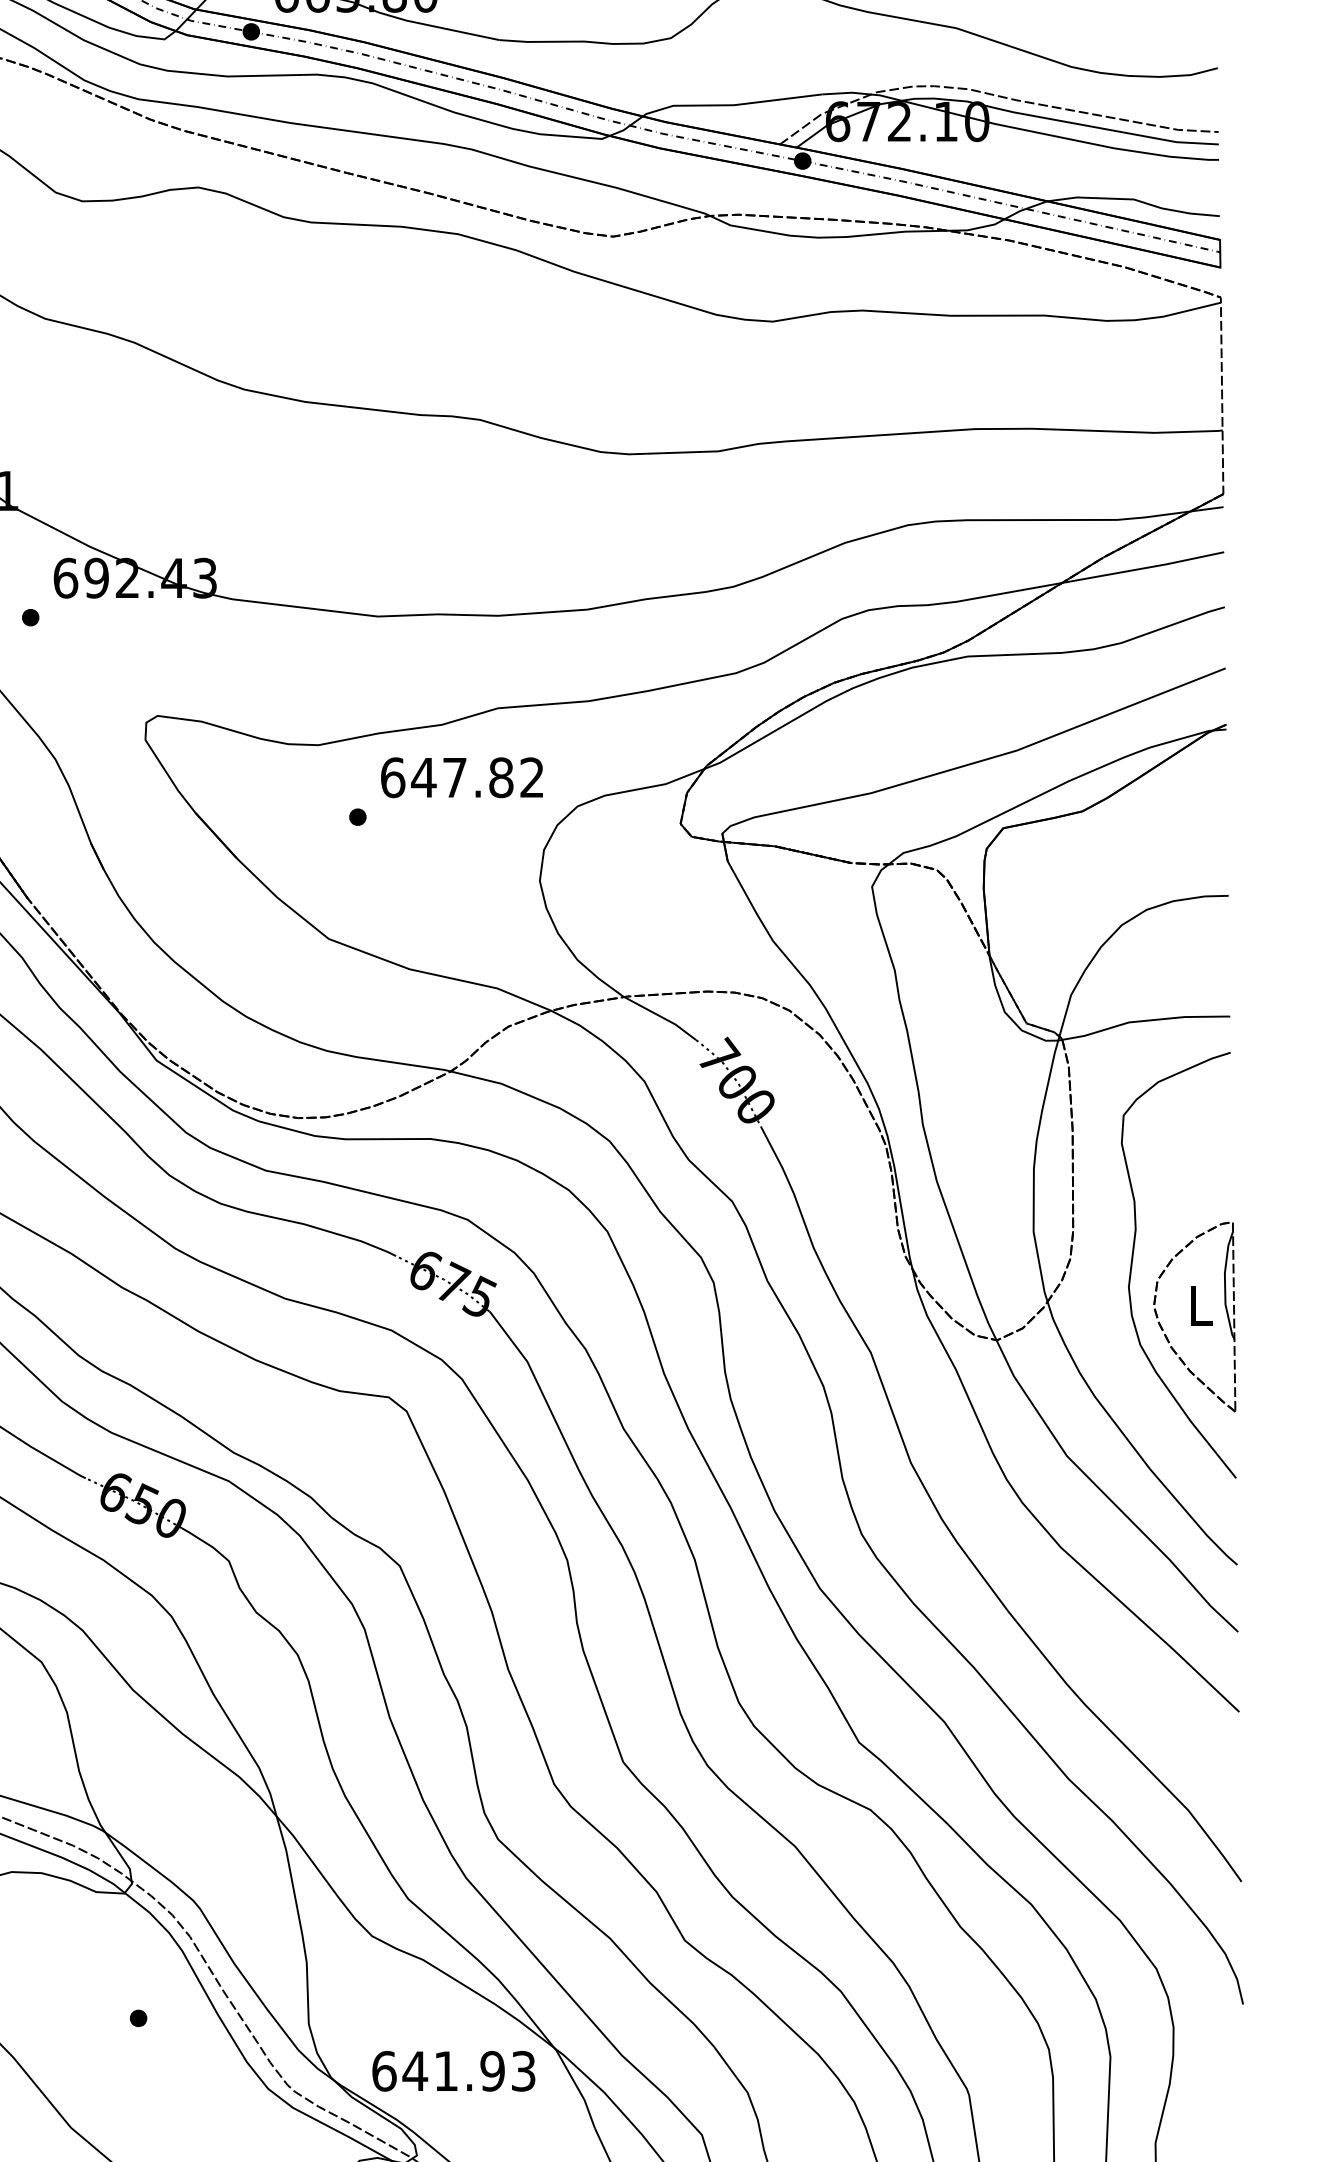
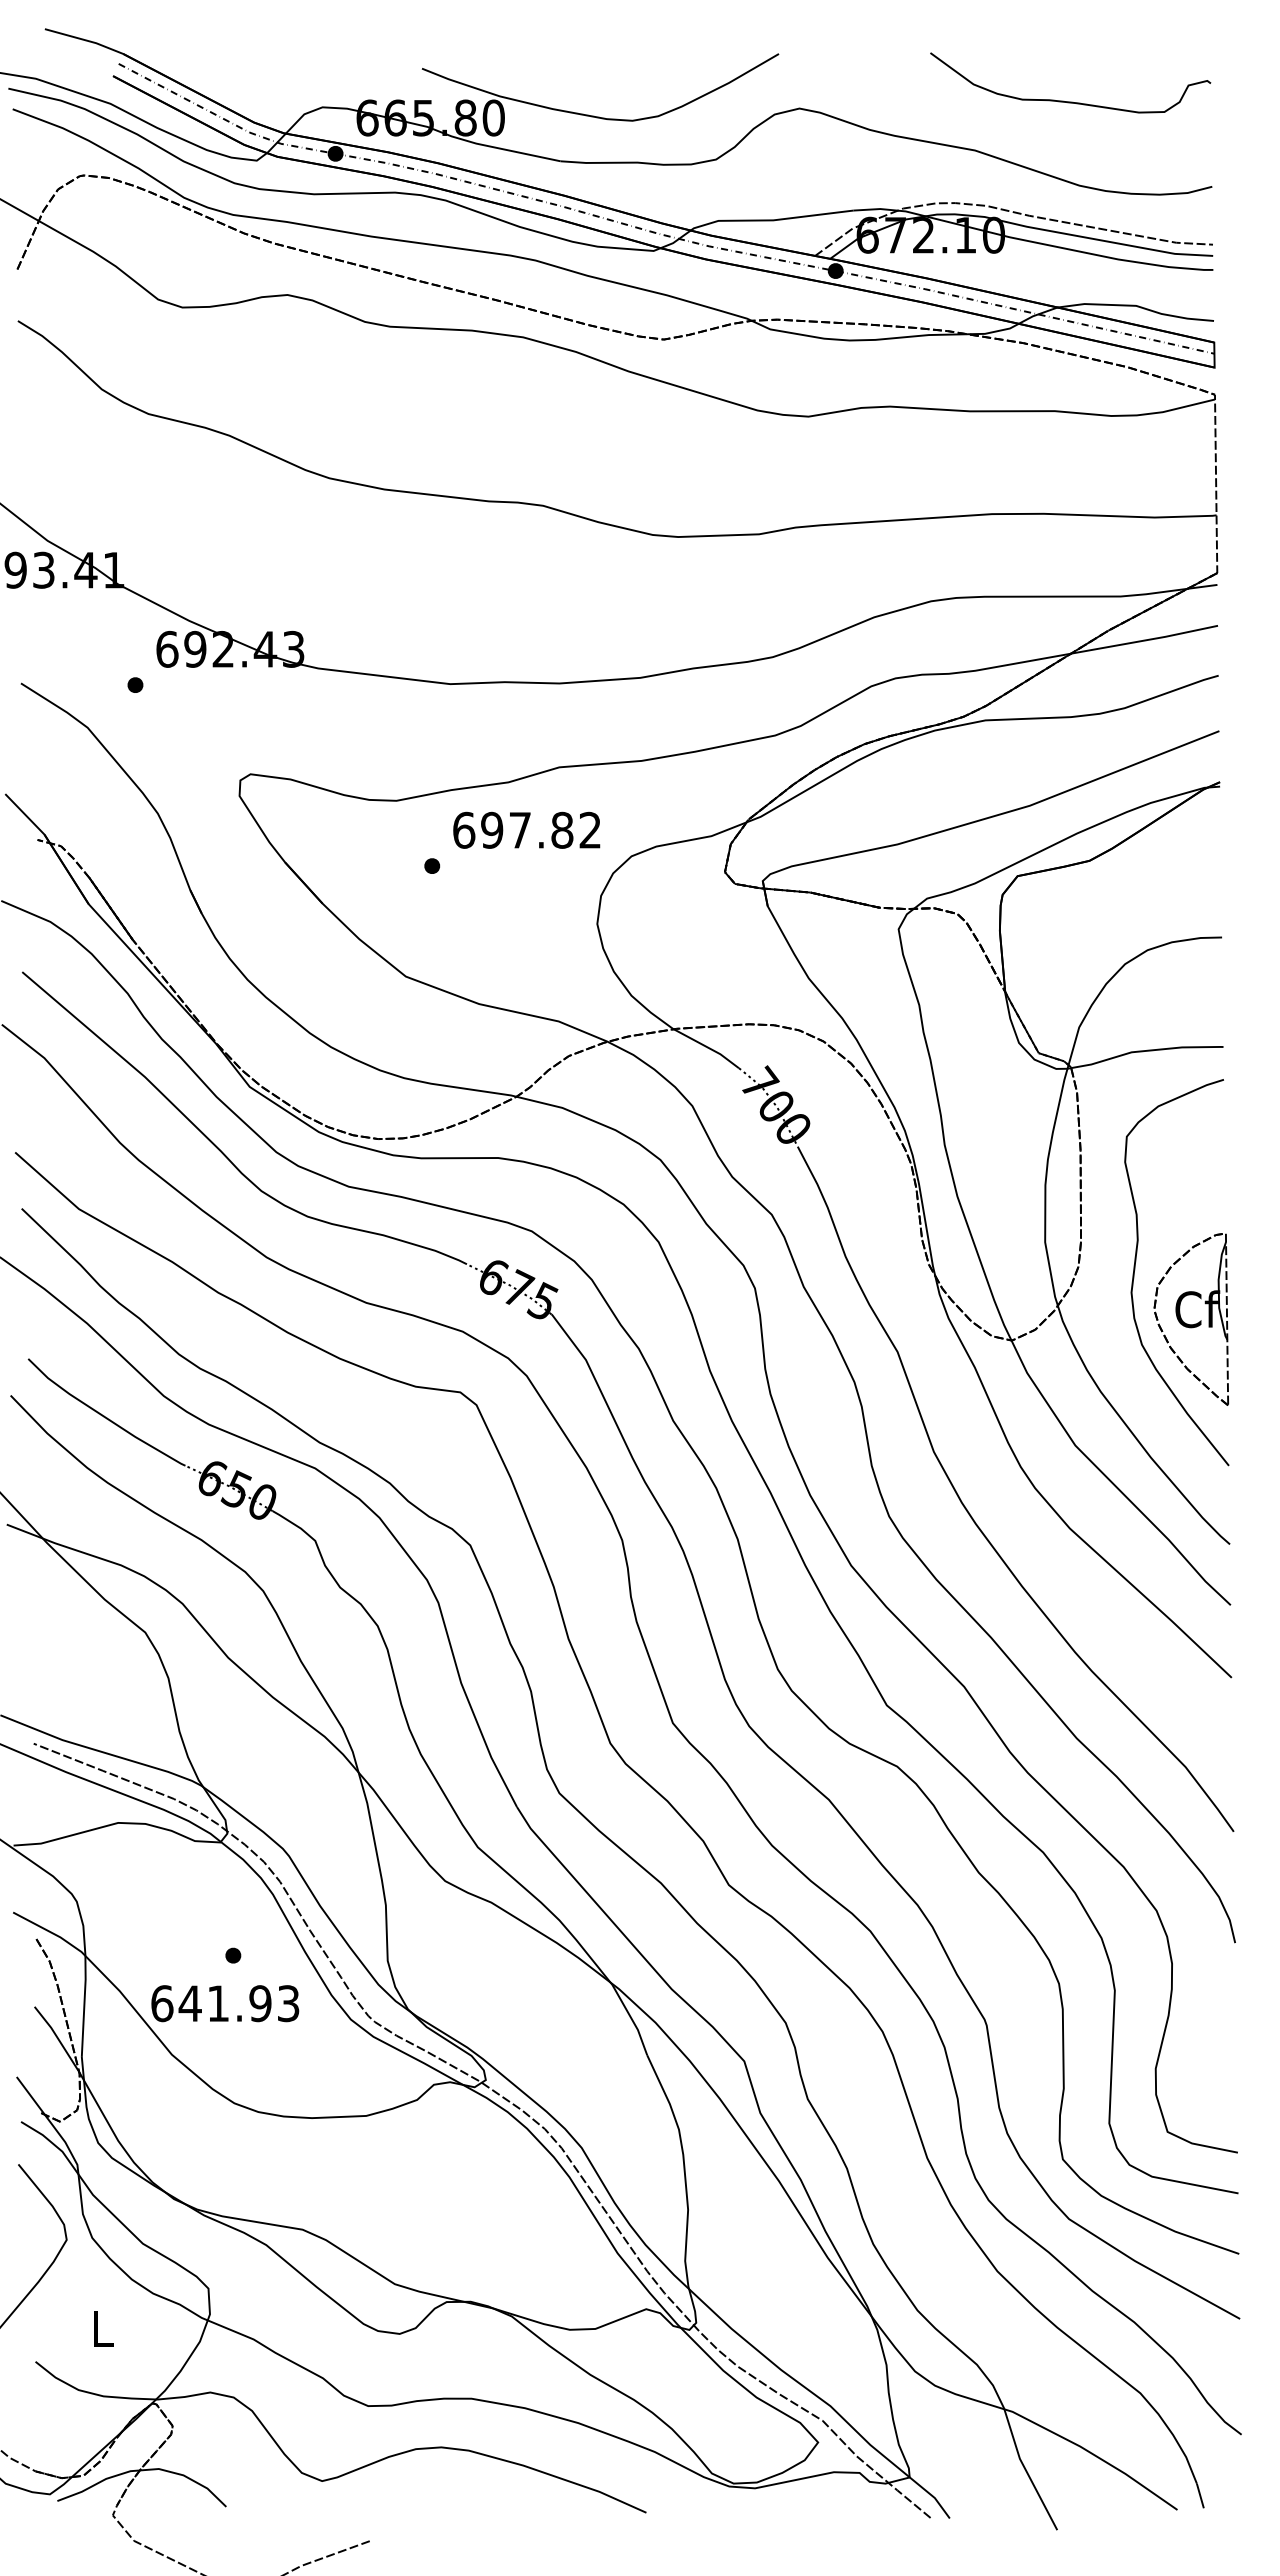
text: (423, 776) -> (491, 829), 647.82 -> 697.82
text: (1201, 1305) -> (1197, 1309), L -> Cf
text: (454, 2071) -> (225, 2003), moved

